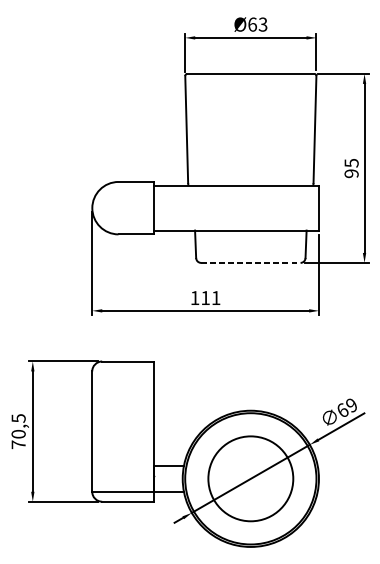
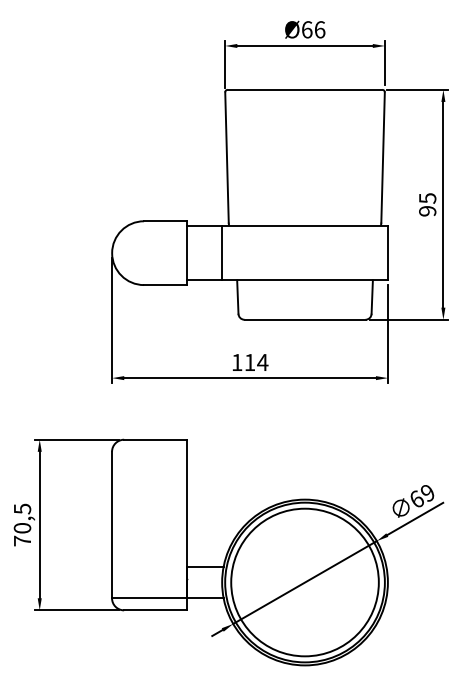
text: (262, 24) -> (319, 29), Ø63 -> Ø66
line: (183, 207) -> (222, 252), added
line: (251, 262) -> (305, 319), dashed -> solid
text: (215, 298) -> (262, 362), 111 -> 114
circle: (250, 478) -> (304, 582), size x1.43

